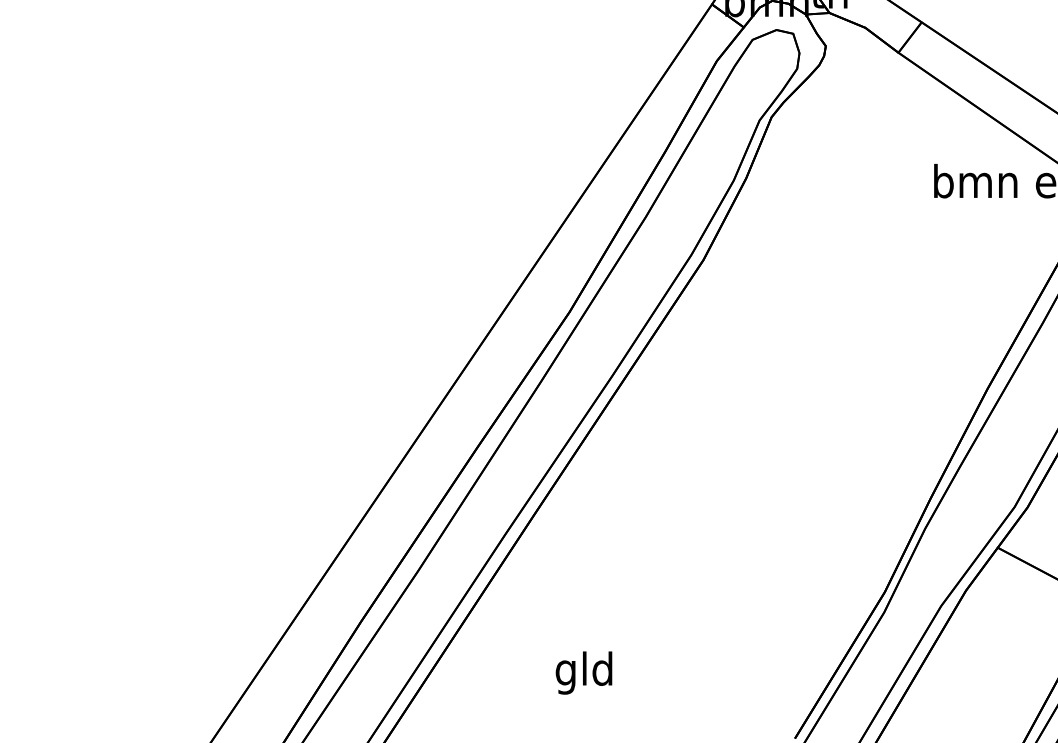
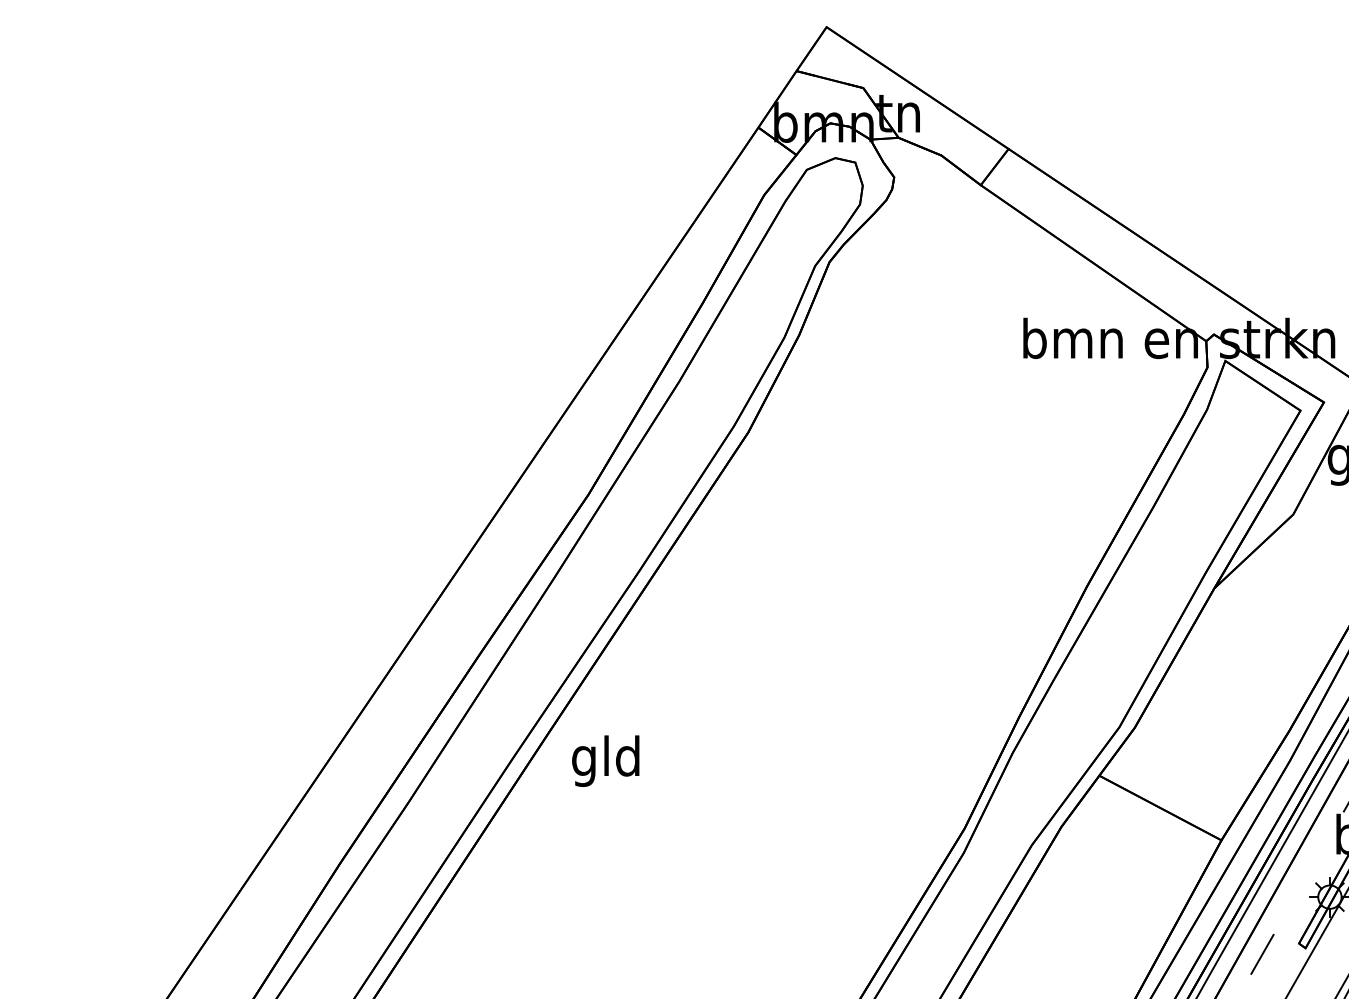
text: (583, 672) -> (605, 760), moved

